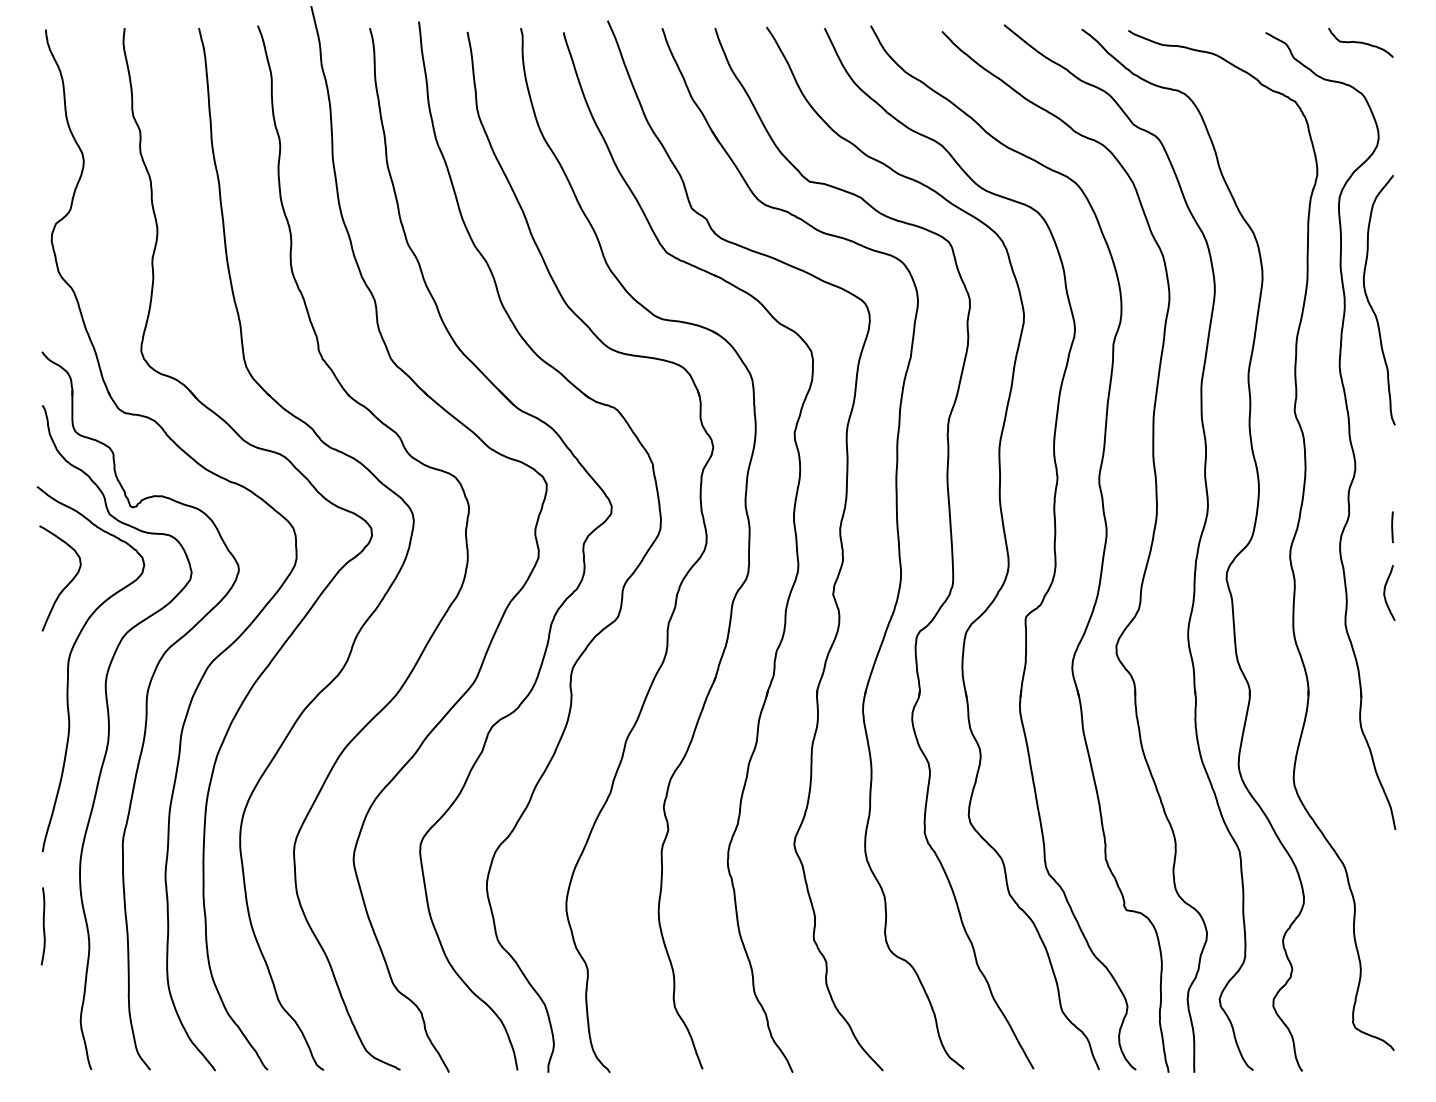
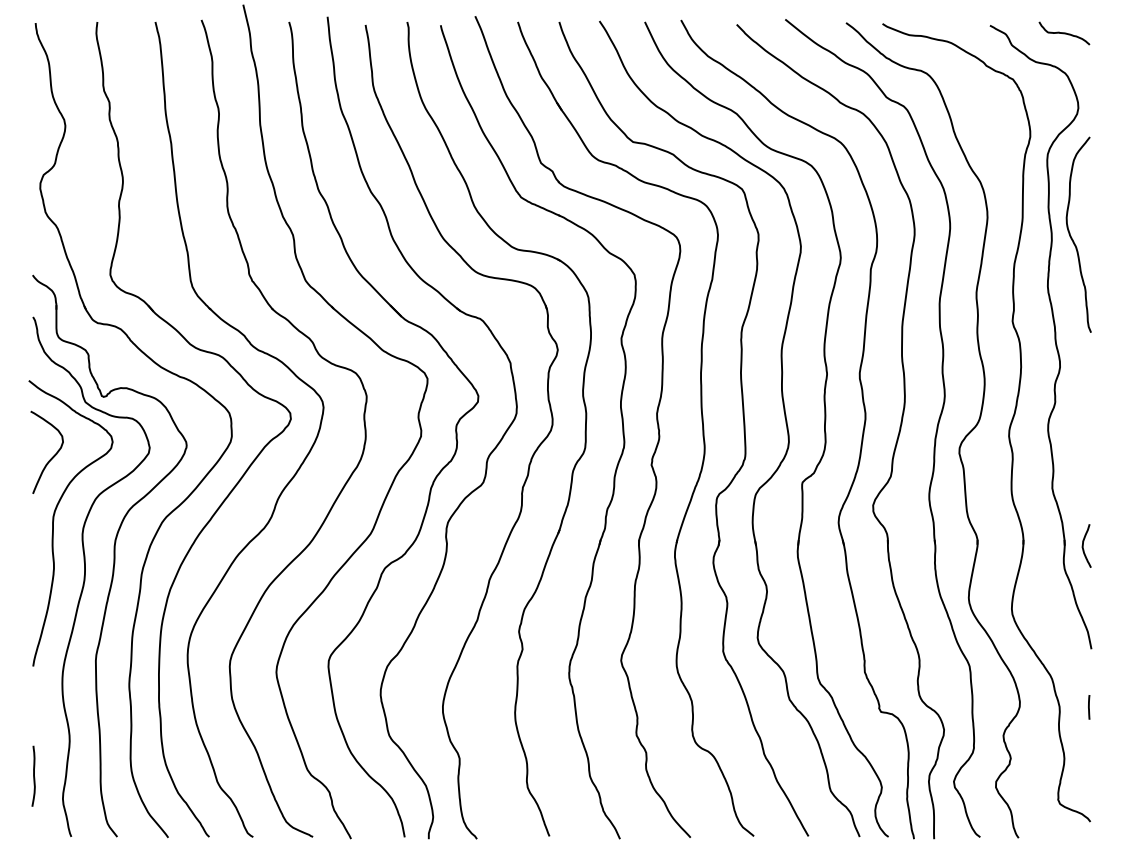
line: (1392, 527) -> (1089, 707), moved
curve: (1385, 592) -> (1083, 545), moved
curve: (42, 926) -> (33, 776), moved

